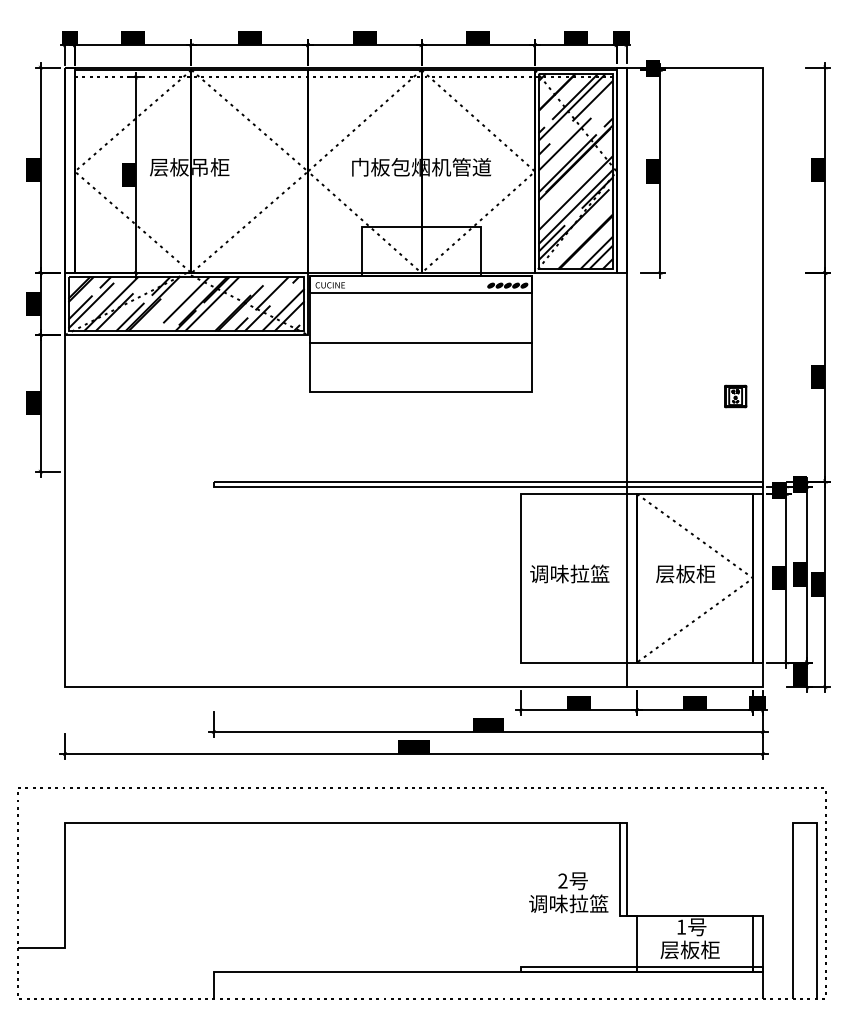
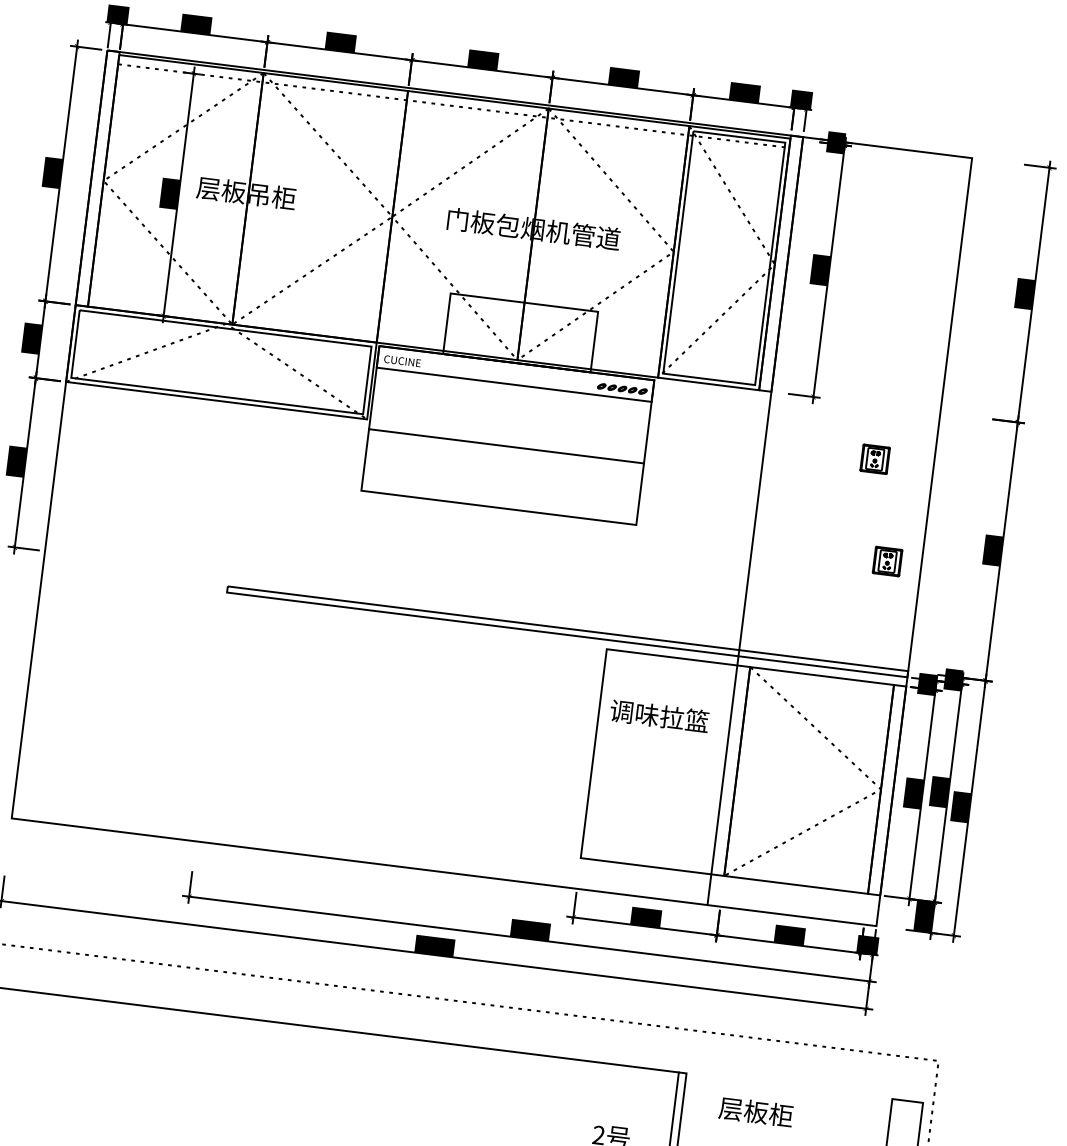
hatch: (575, 171) -> (723, 258), removed
hatch: (186, 303) -> (221, 361), removed
part: (715, 316) -> (874, 459), added
text: (569, 573) -> (659, 715), moved
text: (685, 573) -> (755, 1111), moved

